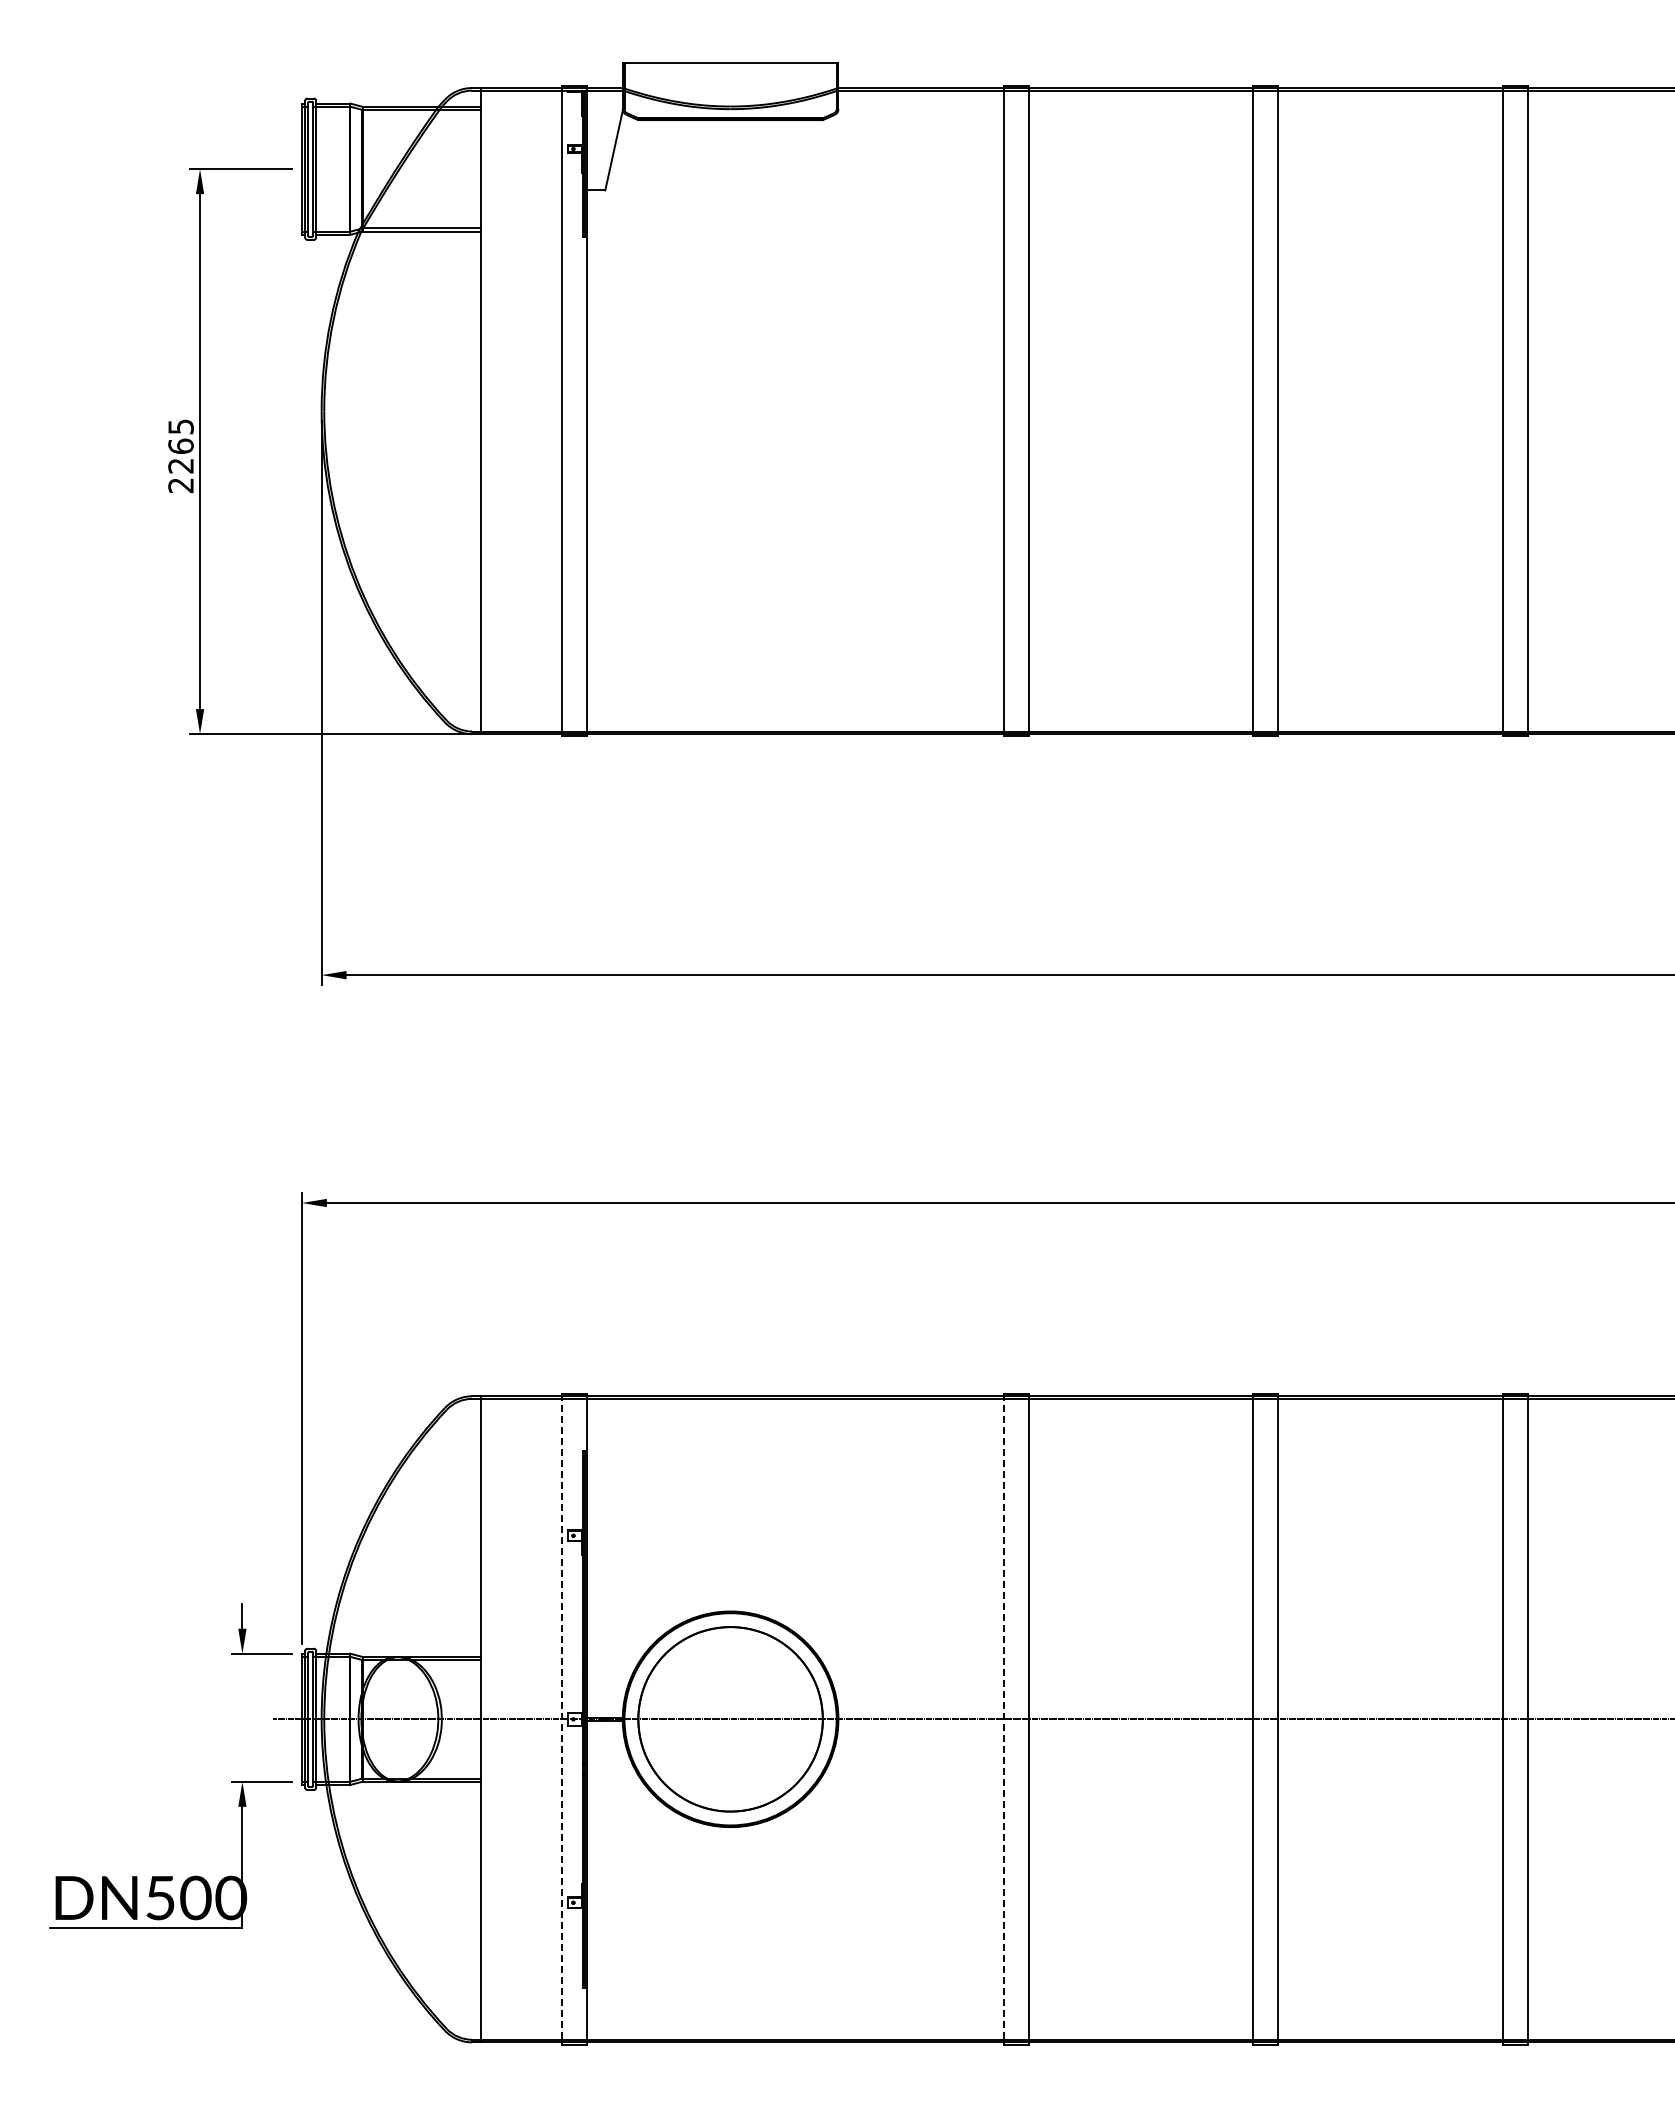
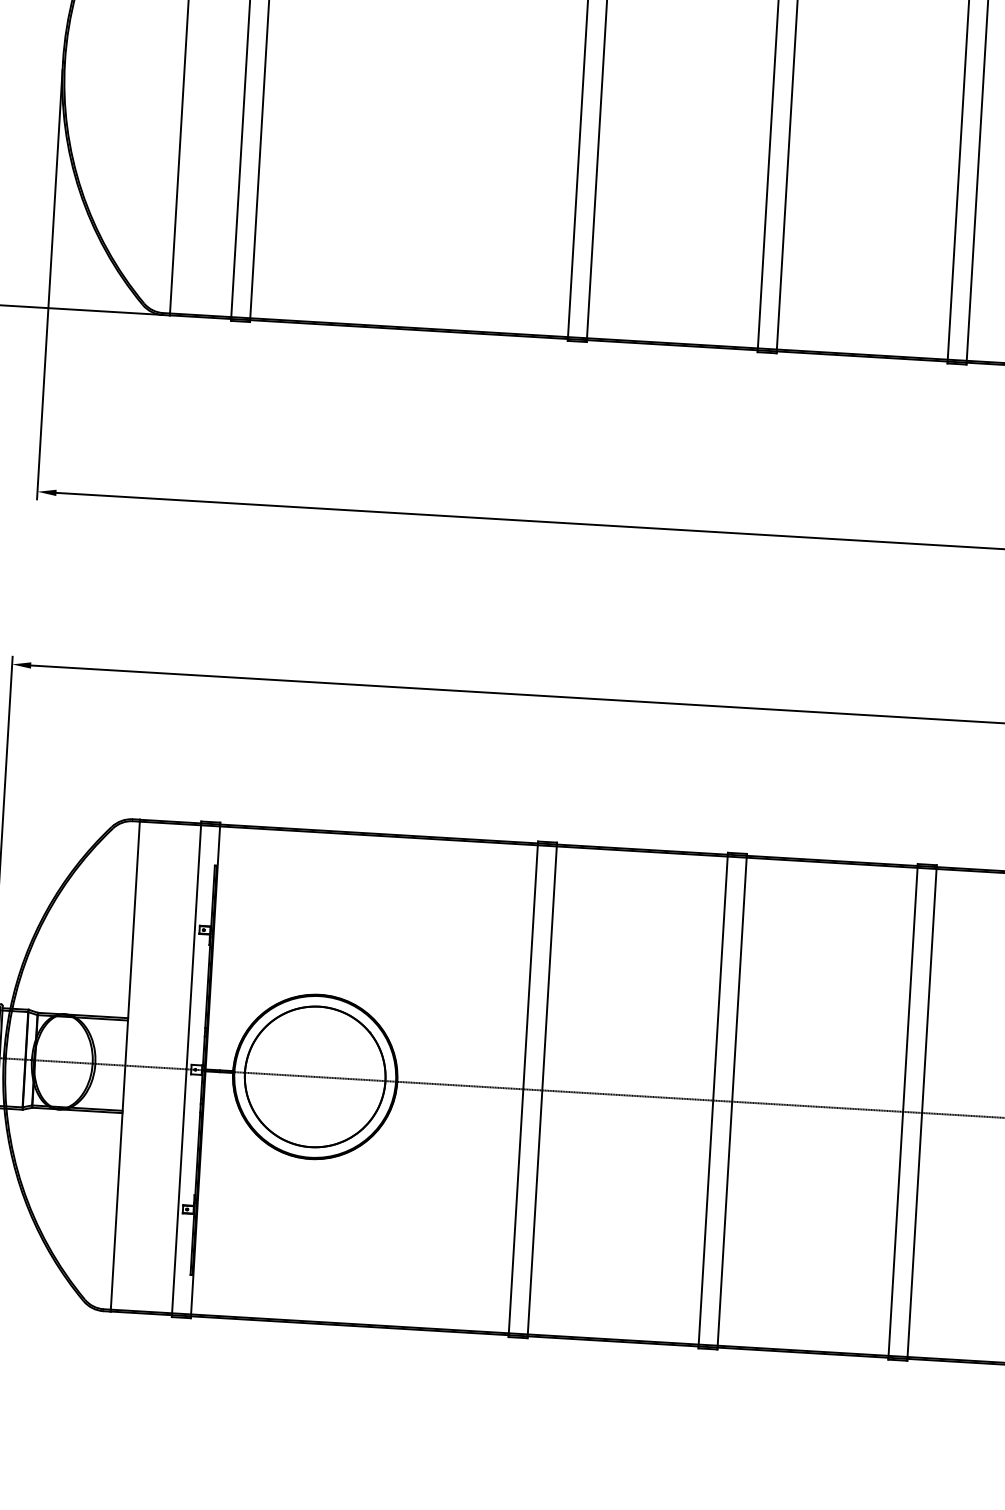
line: (561, 1719) -> (186, 1069), dashed -> solid
line: (1003, 1719) -> (523, 1089), dashed -> solid

